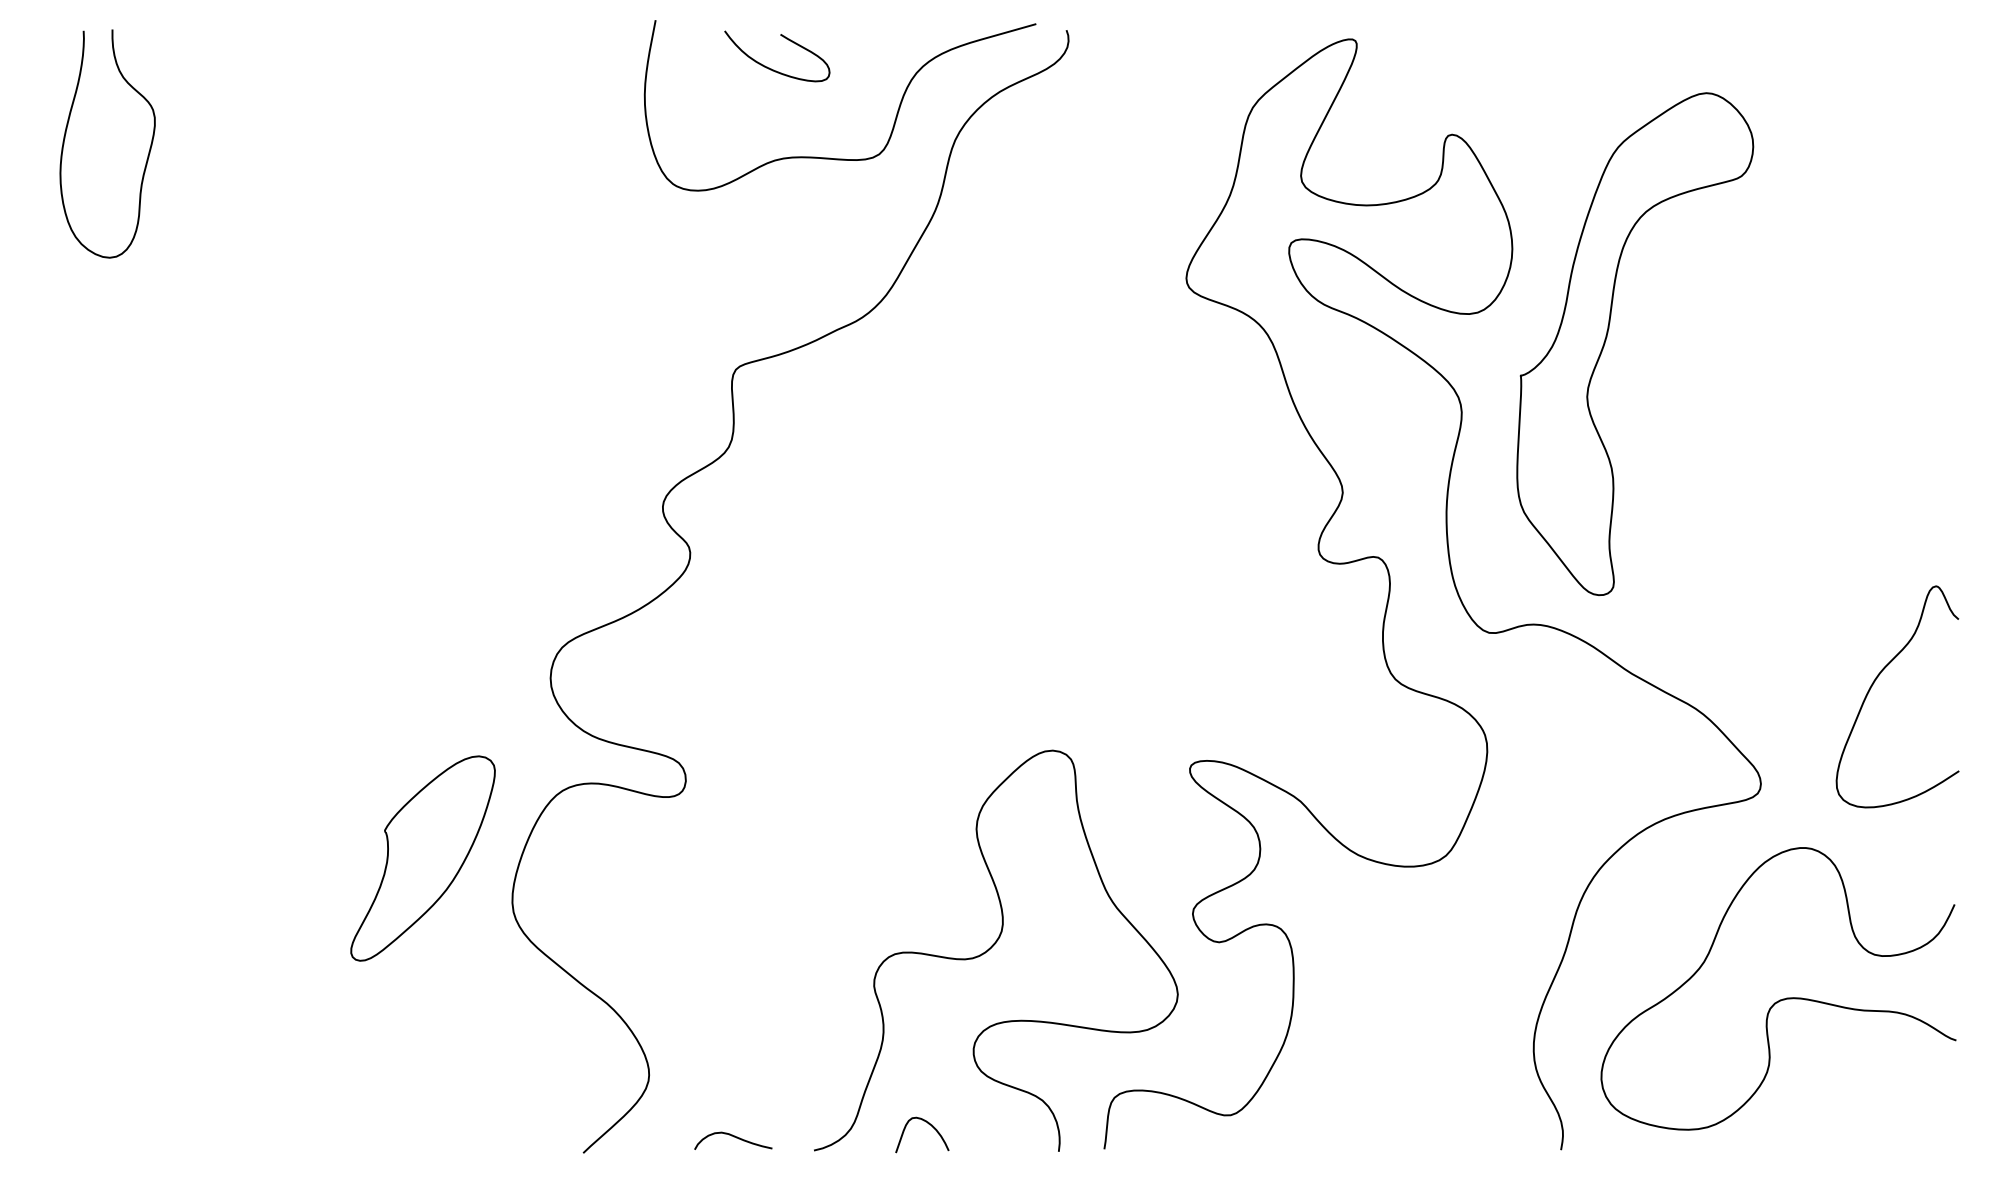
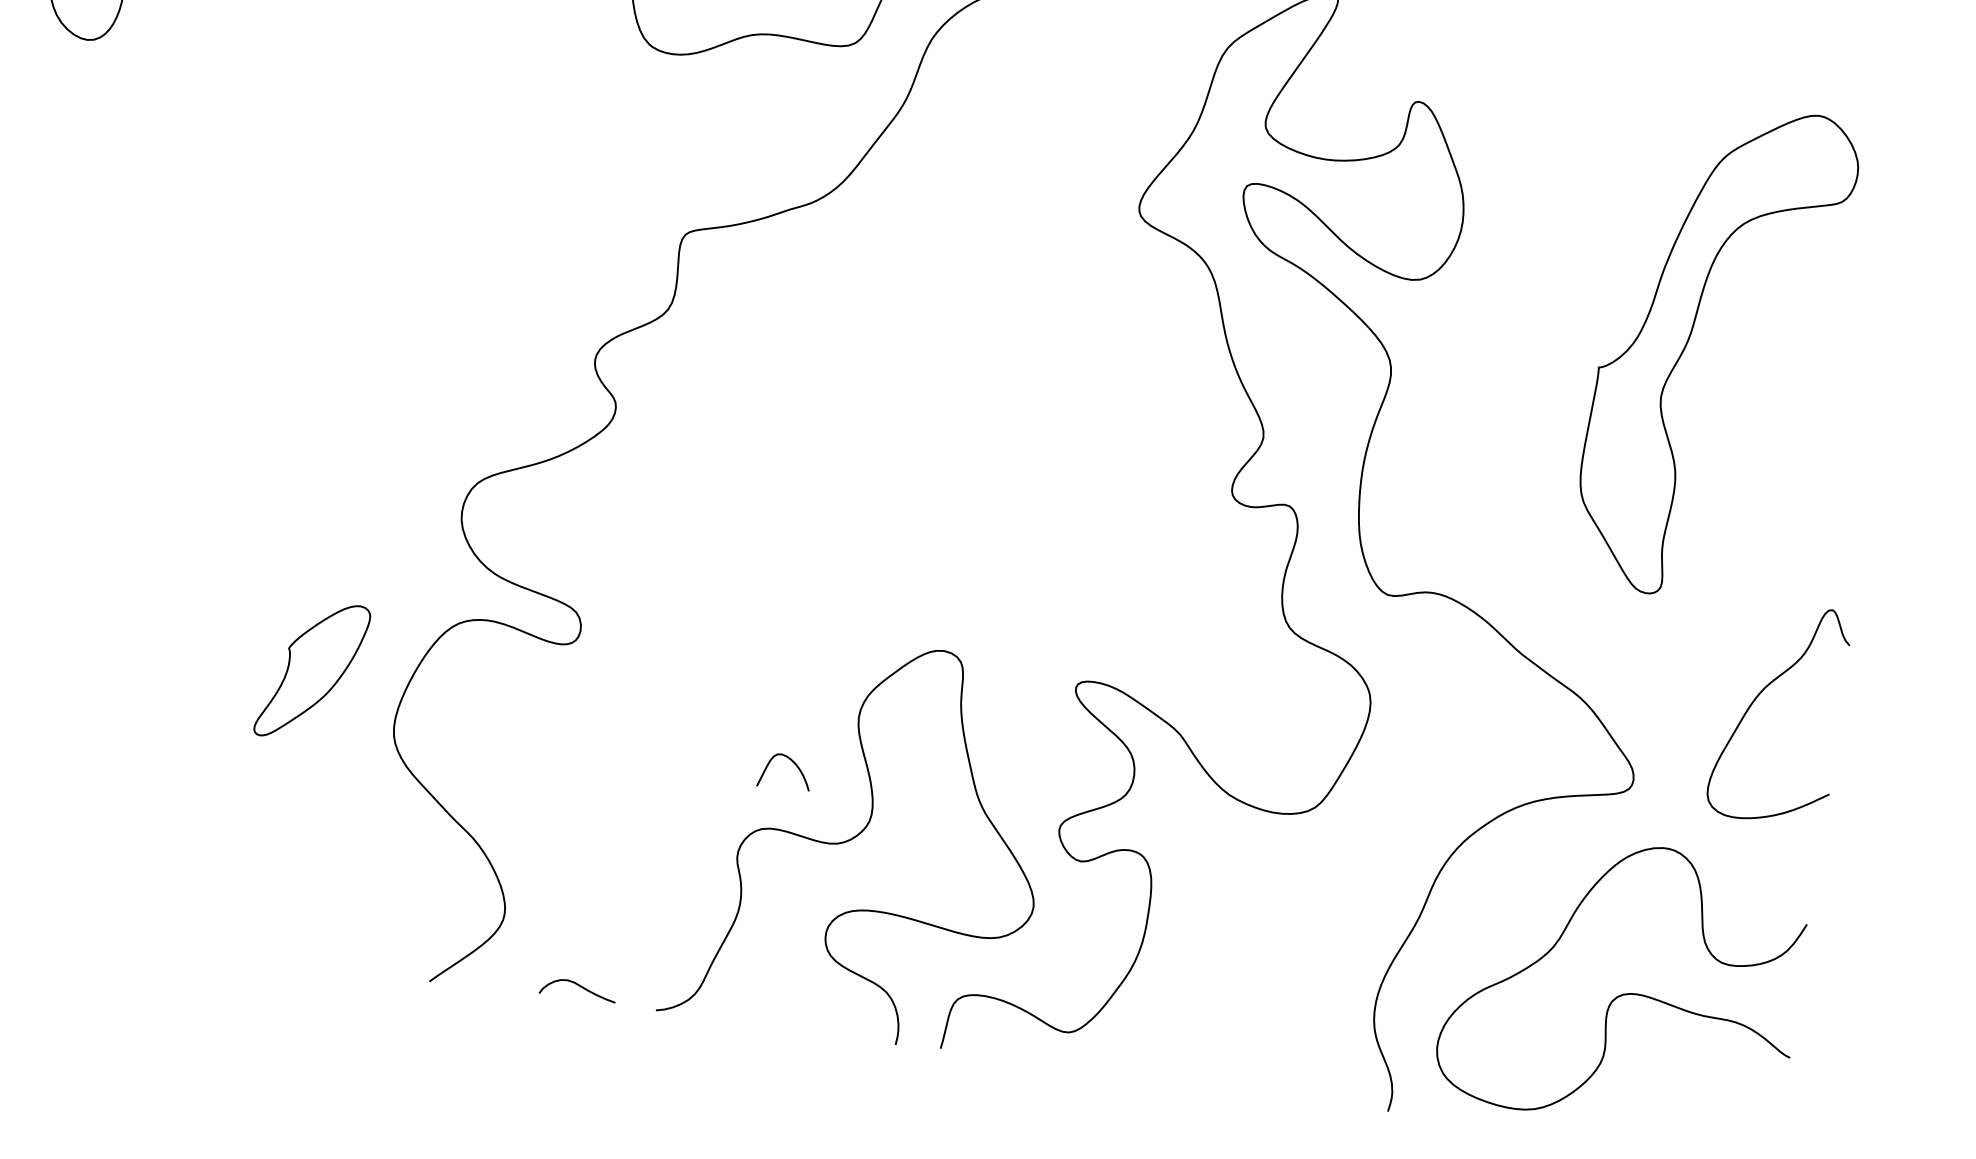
part: (1607, 337) -> (1688, 341), moved
part: (422, 858) -> (312, 671), size x0.7
curve: (928, 1124) -> (792, 762), moved

